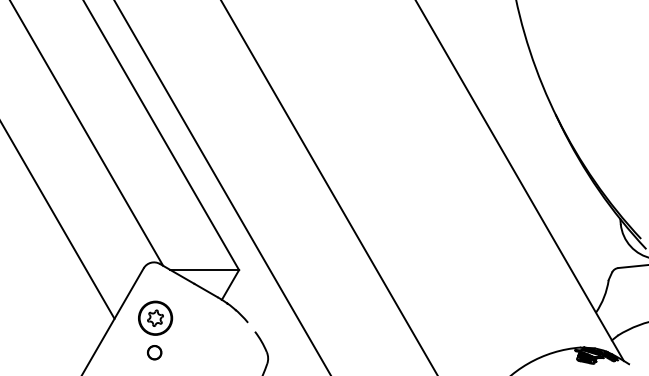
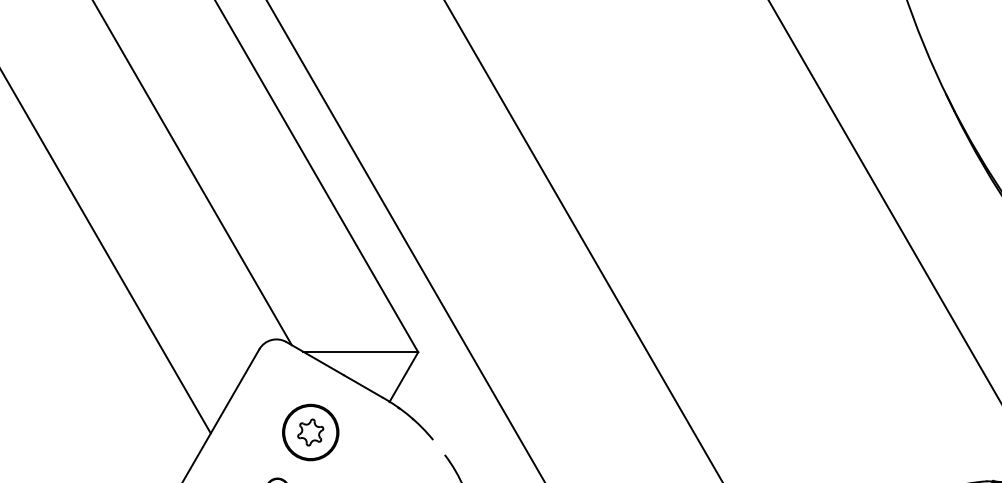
part: (155, 317) -> (310, 431), moved

